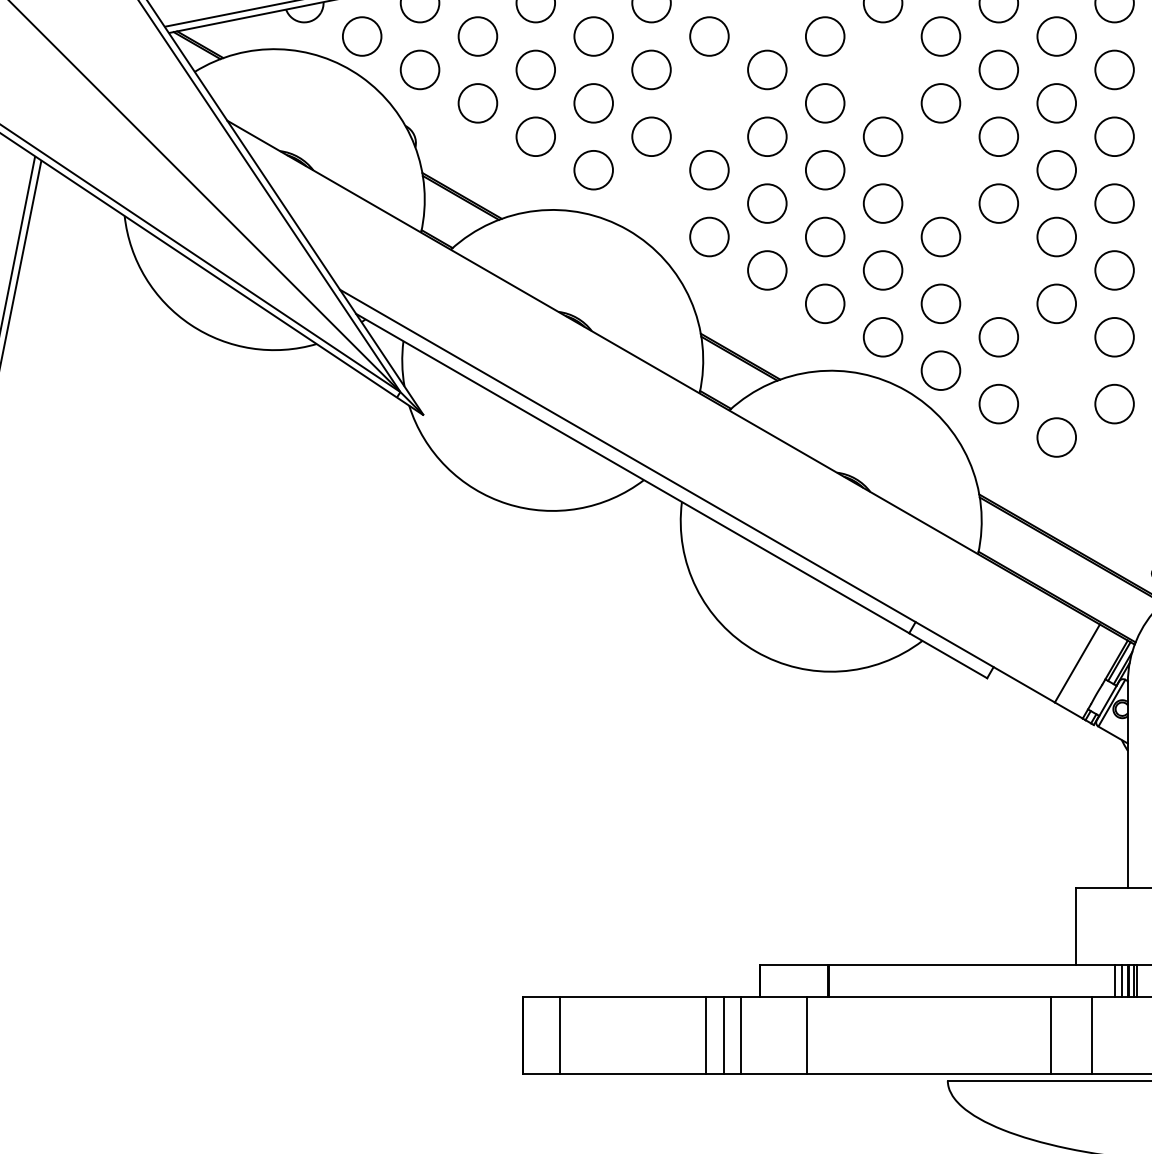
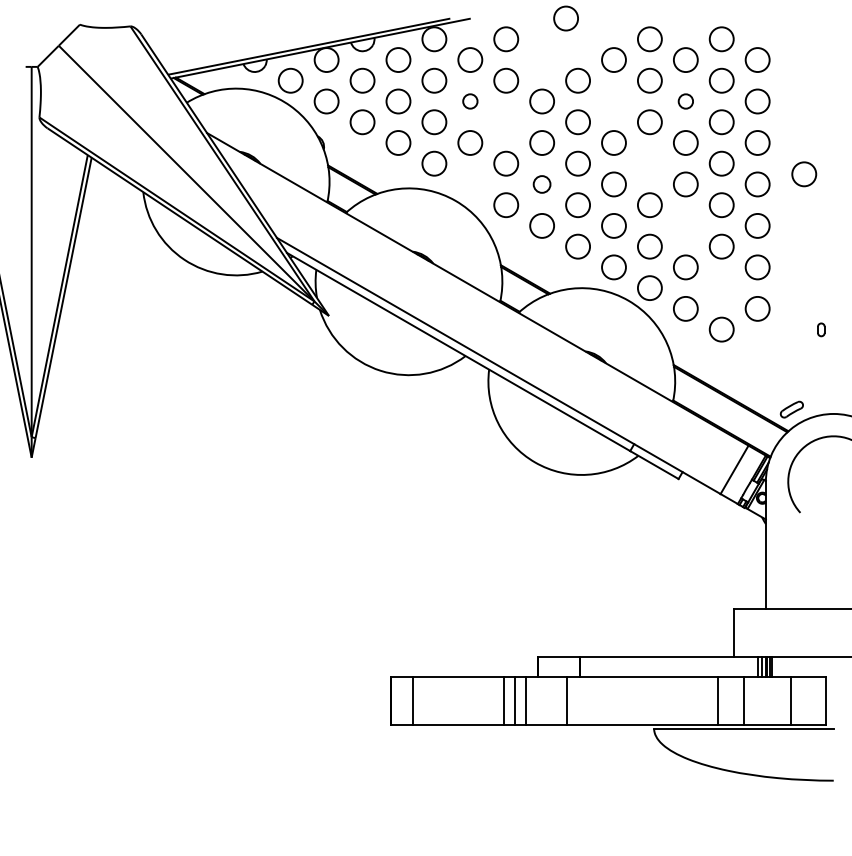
circle: (651, 69) -> (470, 101), size x0.6
circle: (998, 69) -> (685, 101), size x0.6
circle: (766, 203) -> (541, 184), size x0.7

